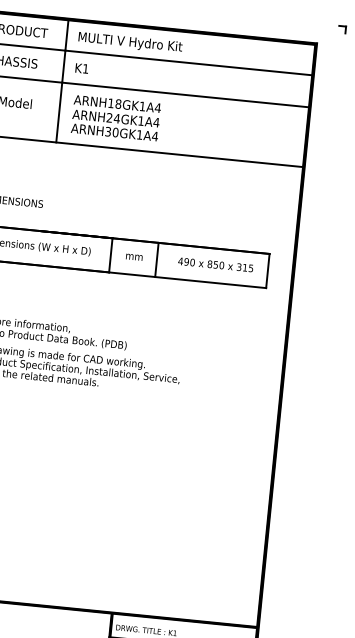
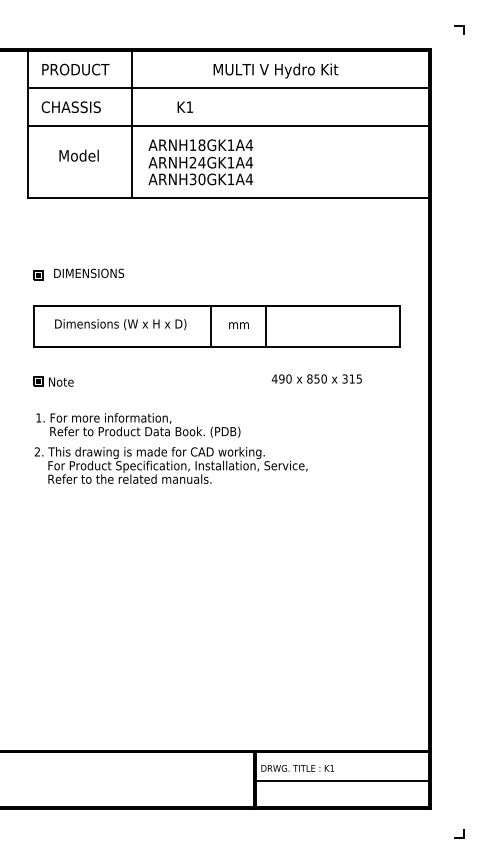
text: (130, 42) -> (275, 70), moved
text: (81, 67) -> (184, 106), moved
text: (215, 264) -> (316, 378), moved

